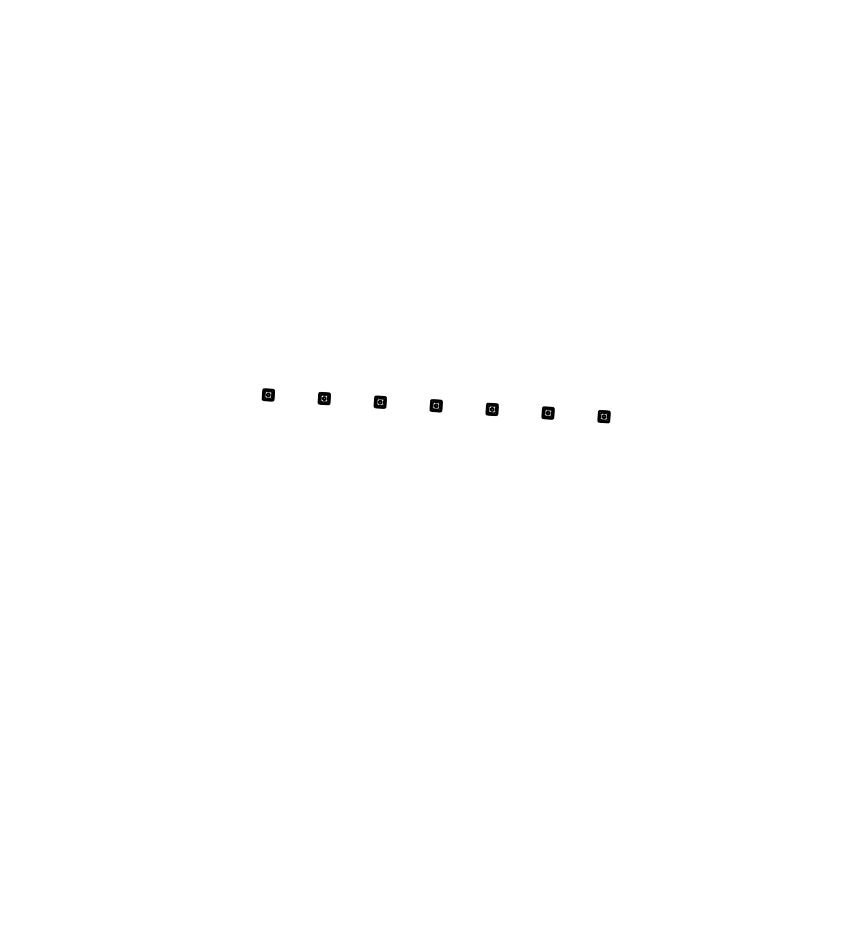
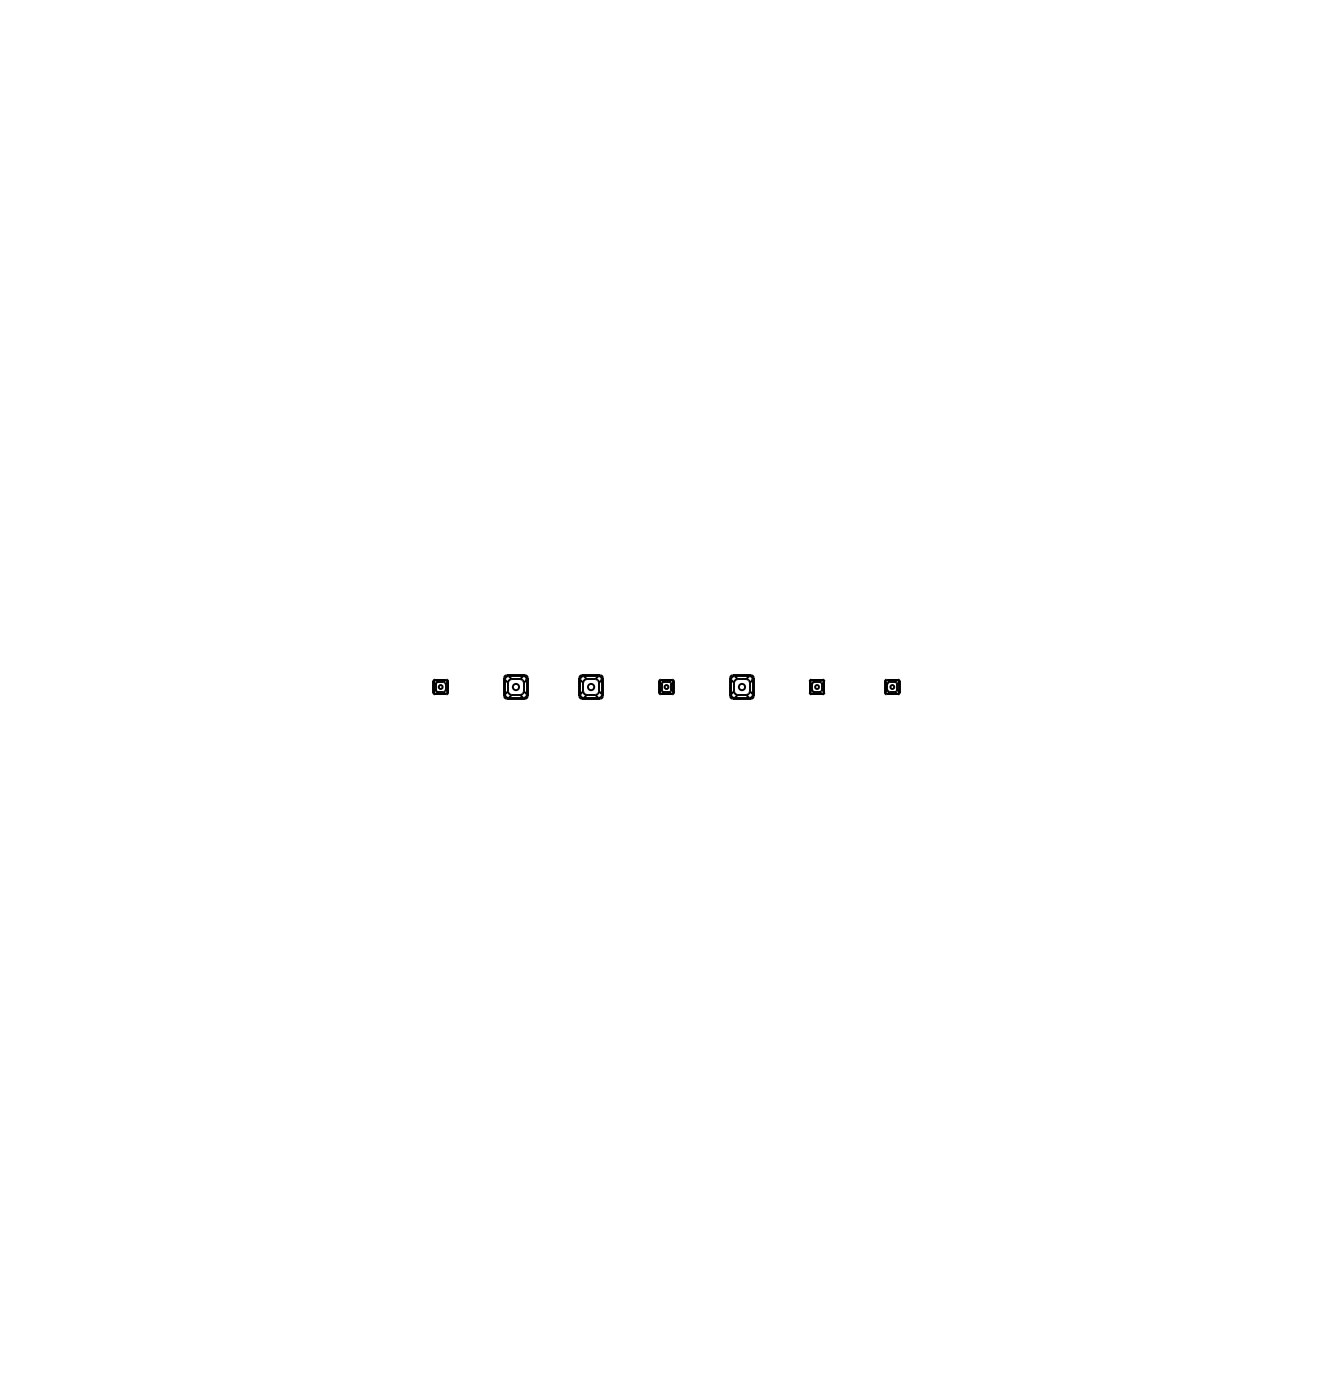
part: (324, 398) -> (515, 686), size x1.6
part: (380, 401) -> (591, 686), size x1.6
part: (491, 409) -> (741, 686), size x1.6

